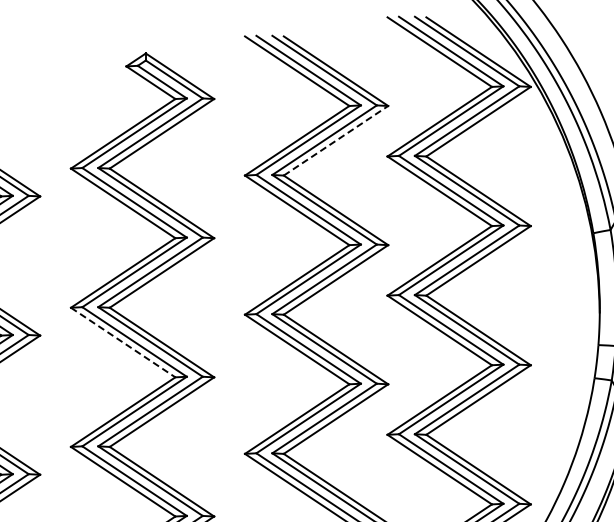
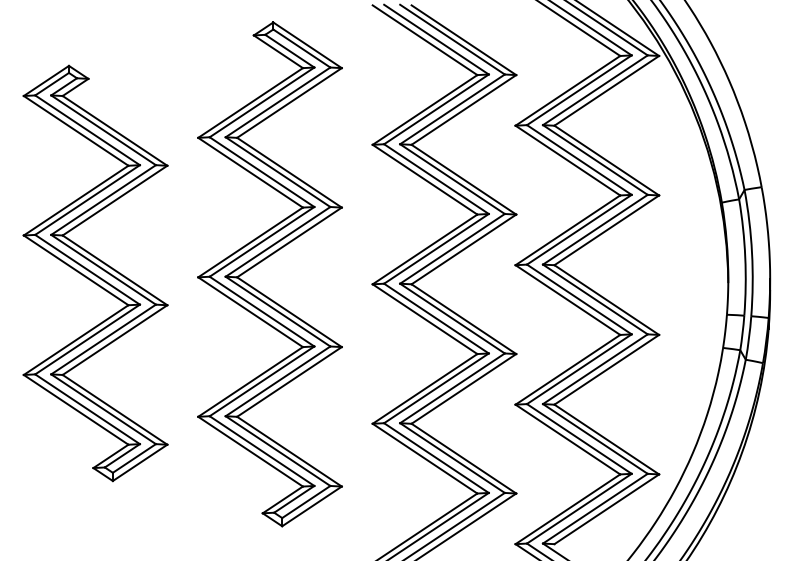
line: (335, 140) -> (463, 109), dashed -> solid
line: (123, 342) -> (250, 312), dashed -> solid

